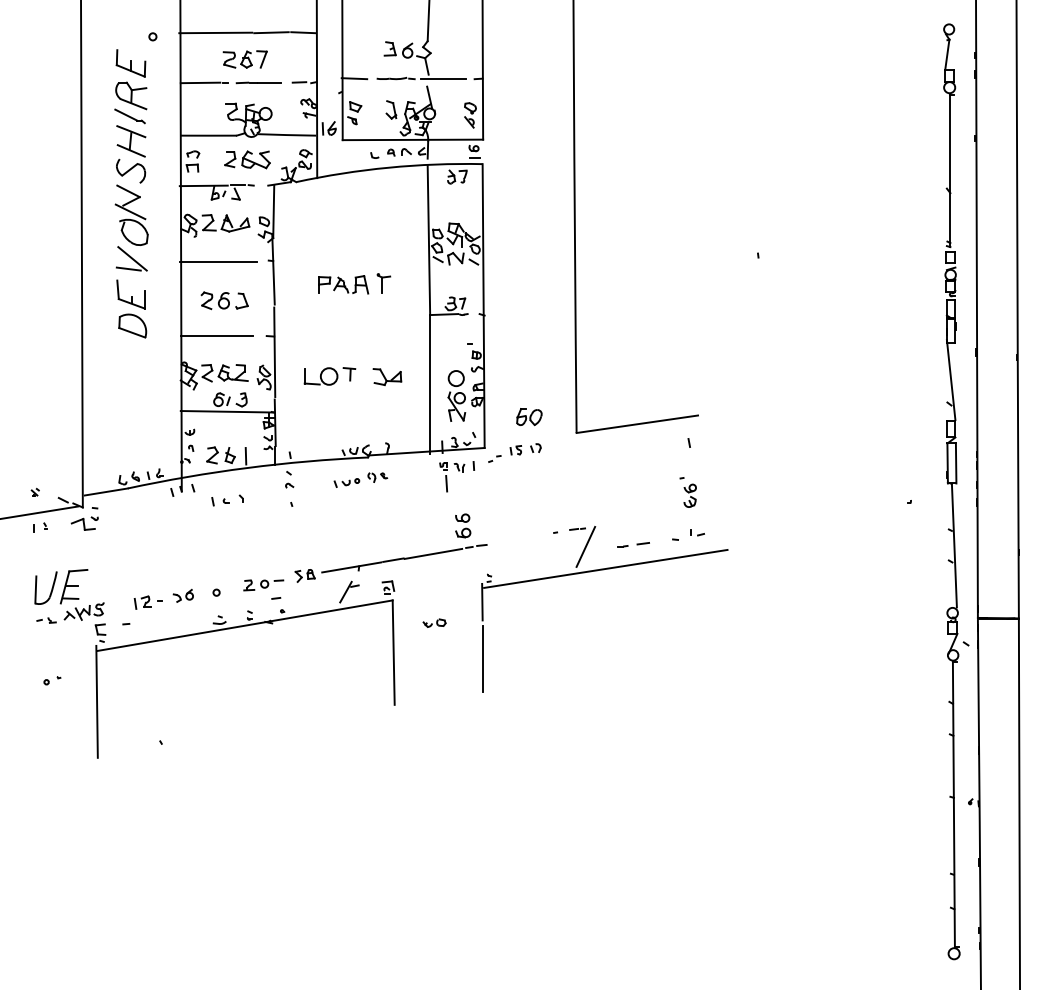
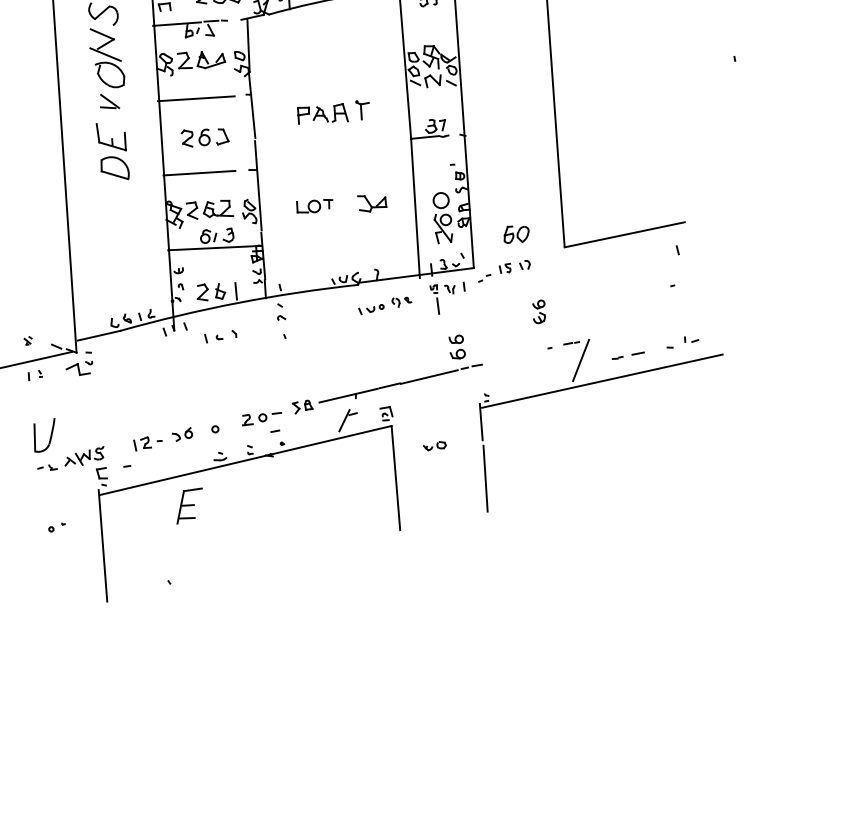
part: (131, 258) -> (109, 101), size x0.6
part: (329, 376) -> (314, 206), size x0.7
part: (360, 479) -> (384, 305), moved
part: (689, 495) -> (538, 311), moved
part: (73, 586) -> (189, 505), moved

